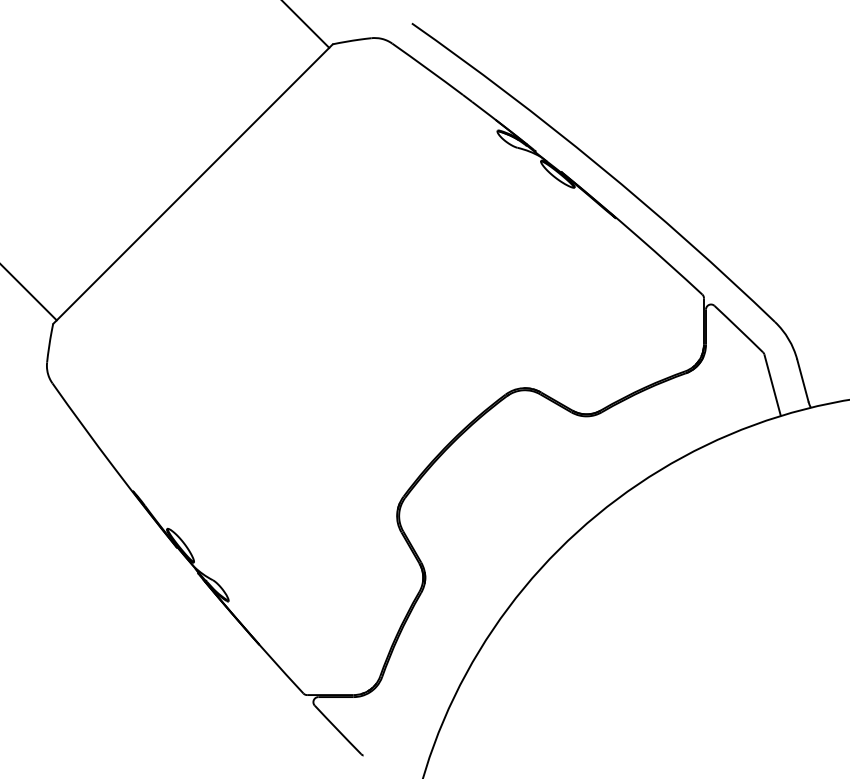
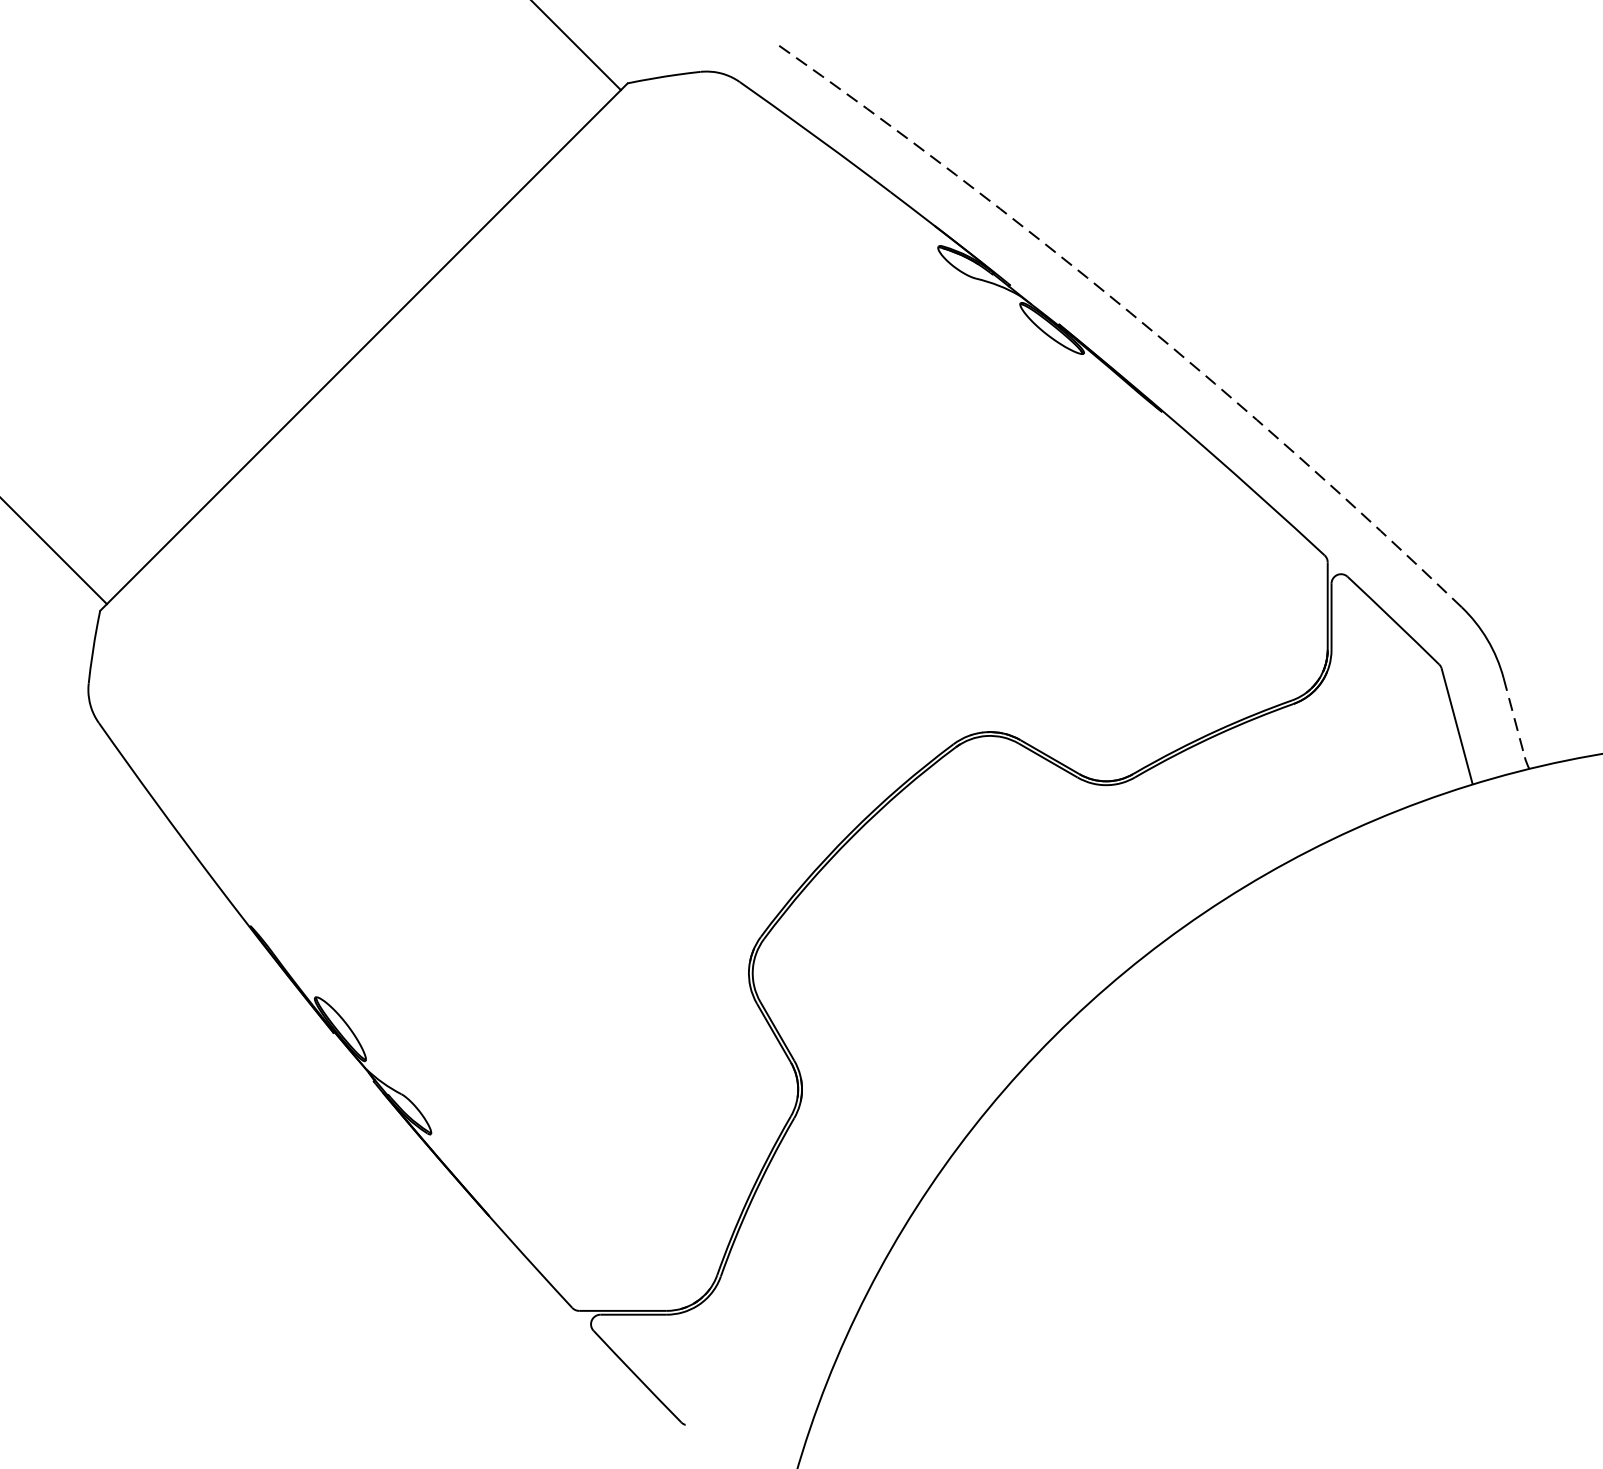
arc: (599, 165) -> (1130, 311), solid -> dashed
line: (802, 380) -> (1513, 717), solid -> dashed

